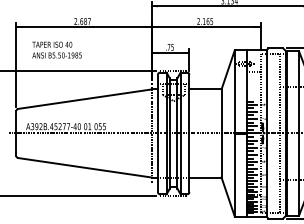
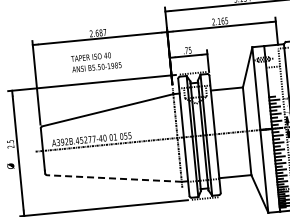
text: (56, 49) -> (95, 61), moved
line: (84, 167) -> (113, 178), solid -> dashed

